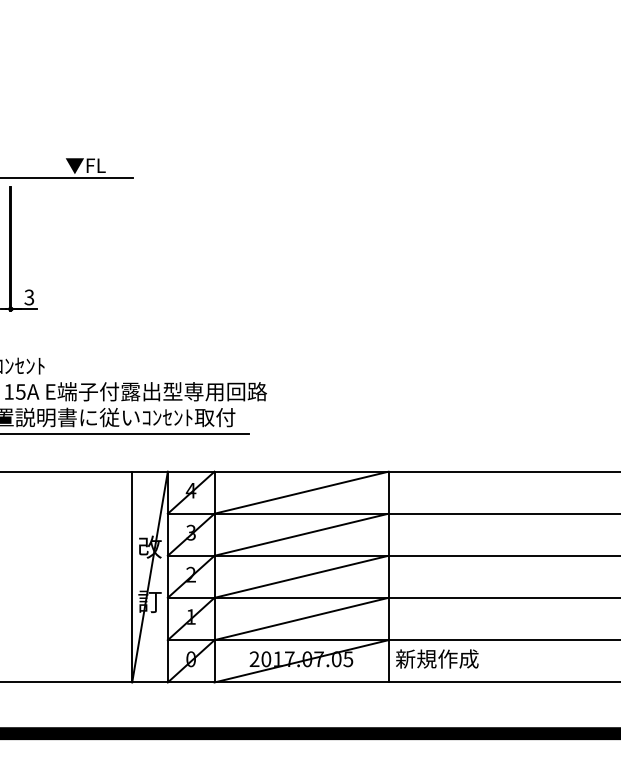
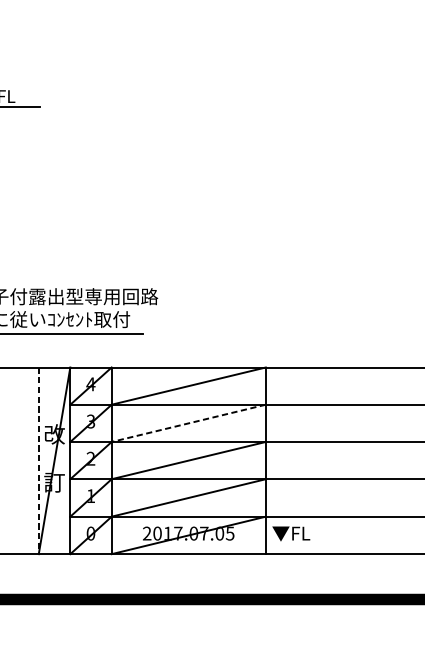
line: (301, 534) -> (188, 423), solid -> dashed
line: (132, 577) -> (39, 461), solid -> dashed
text: (437, 658) -> (309, 532), 新規作成 -> ▼FL

